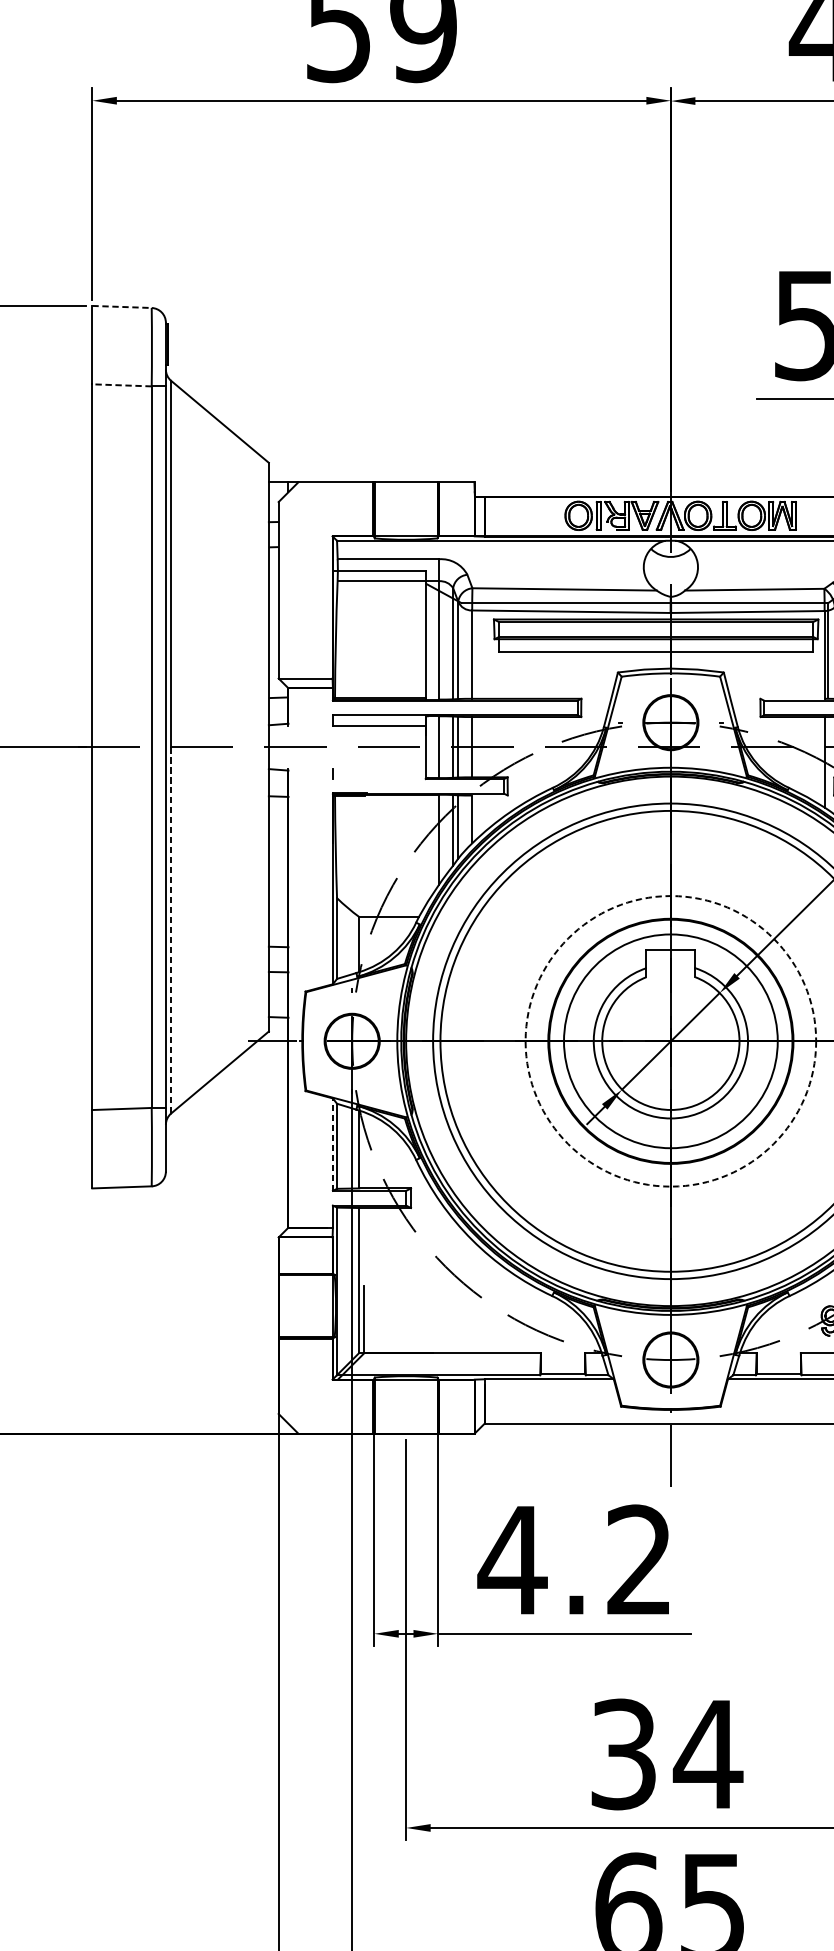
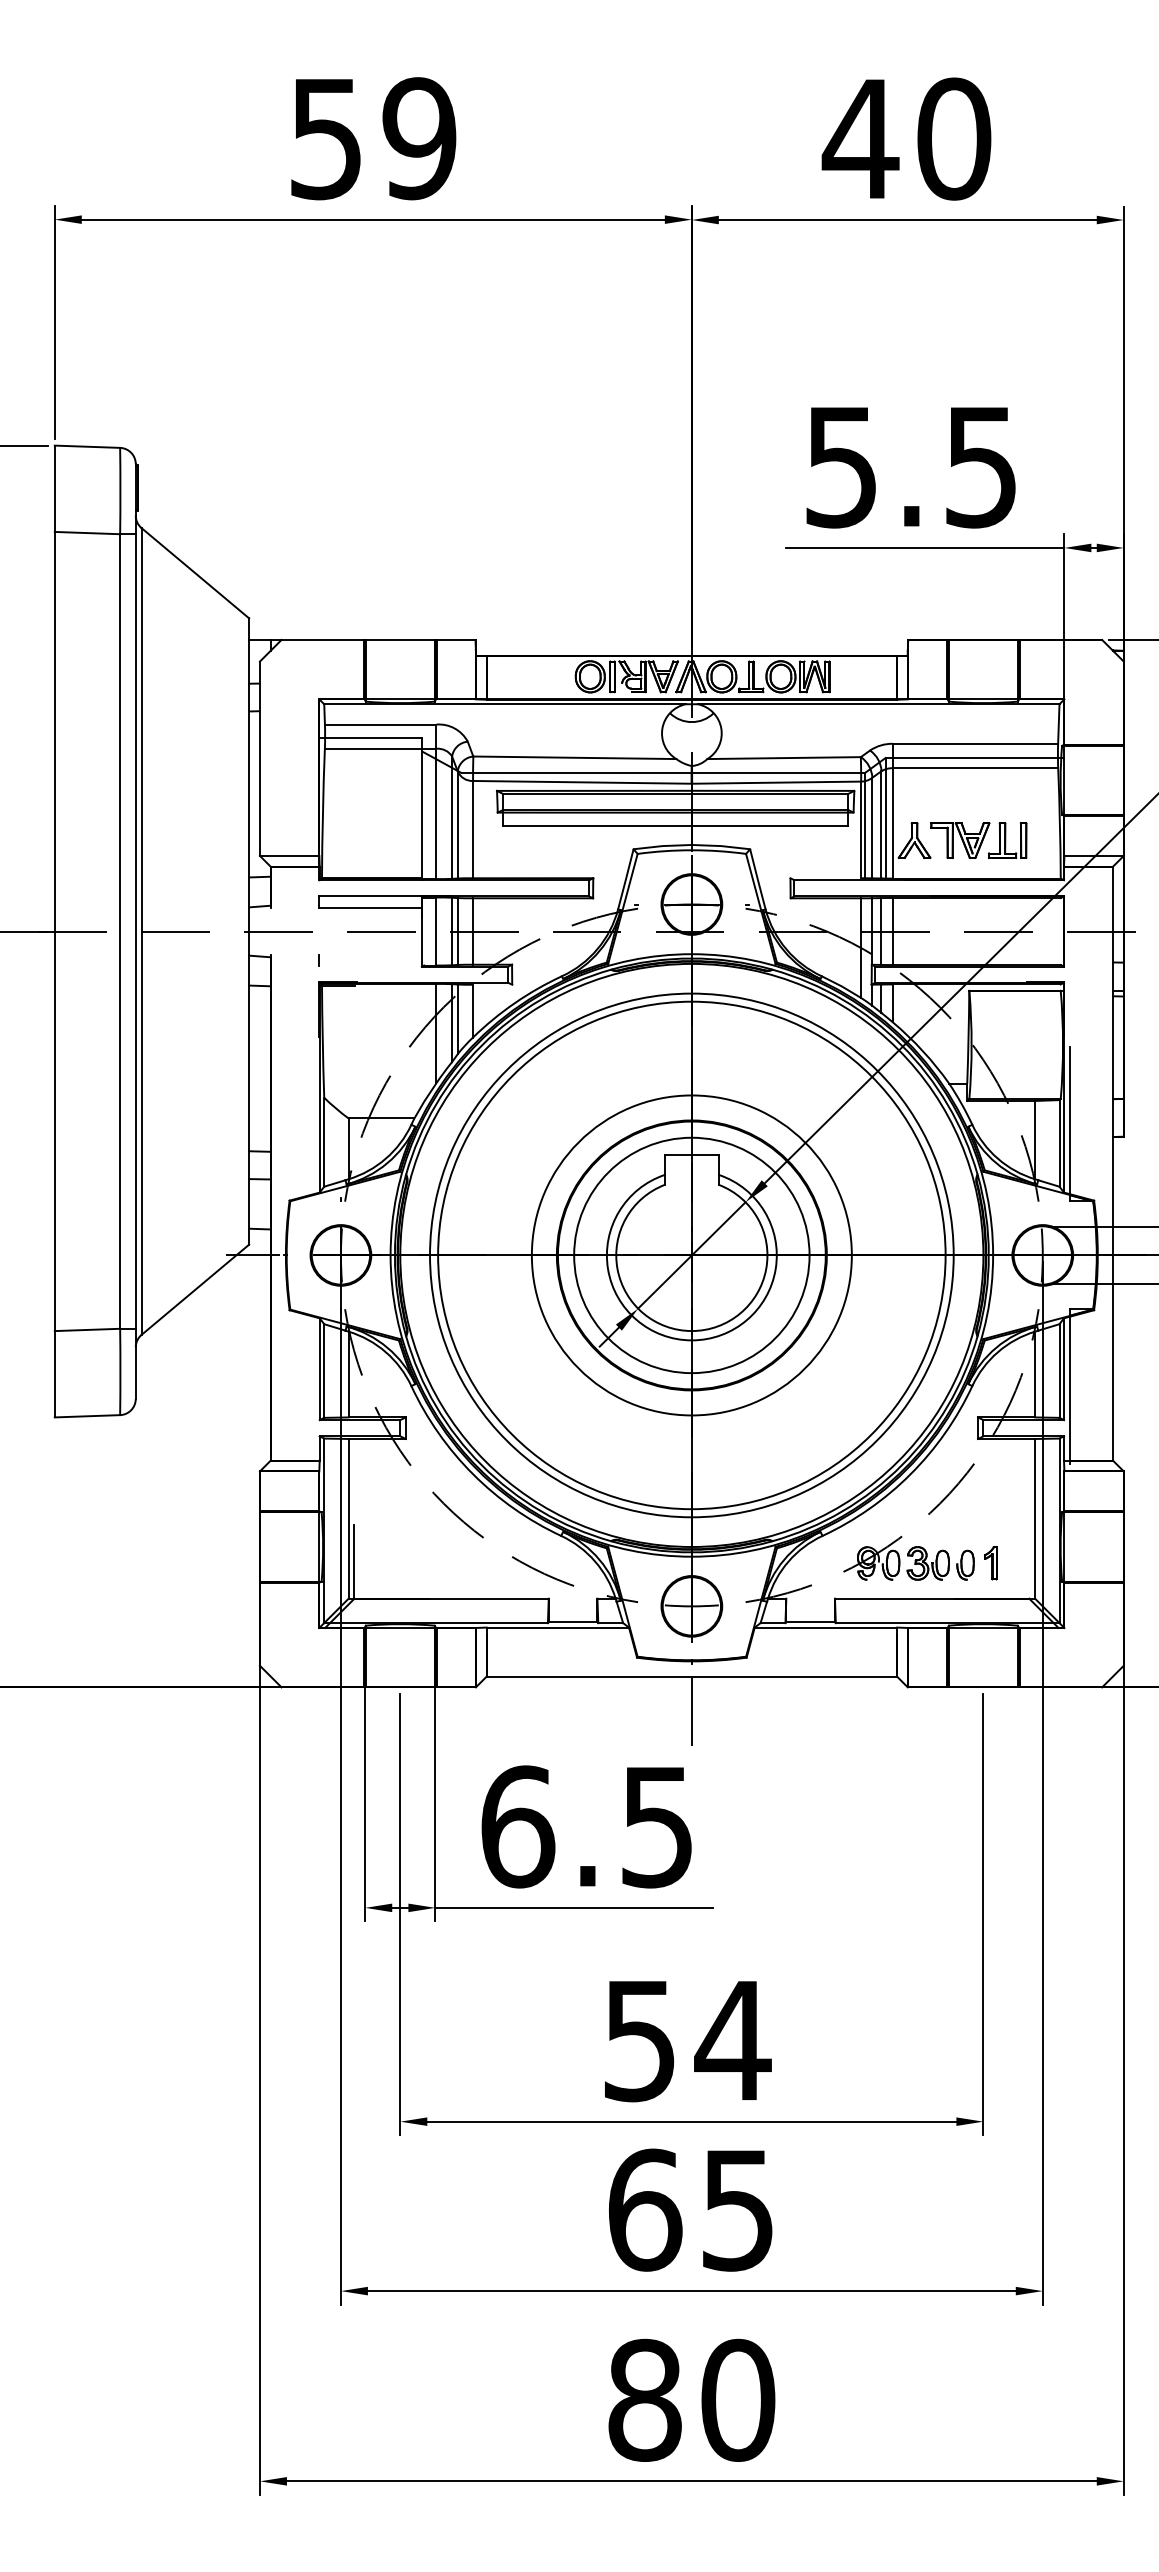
line: (122, 306) -> (87, 446), dashed -> solid
line: (122, 385) -> (87, 533), dashed -> solid
line: (171, 930) -> (141, 1133), dashed -> solid
circle: (670, 1041) -> (691, 1255), dashed -> solid
line: (332, 1144) -> (319, 1369), dashed -> solid
text: (573, 1559) -> (584, 1826), 4.2 -> 6.5
text: (623, 1754) -> (639, 2040), 34 -> 54

